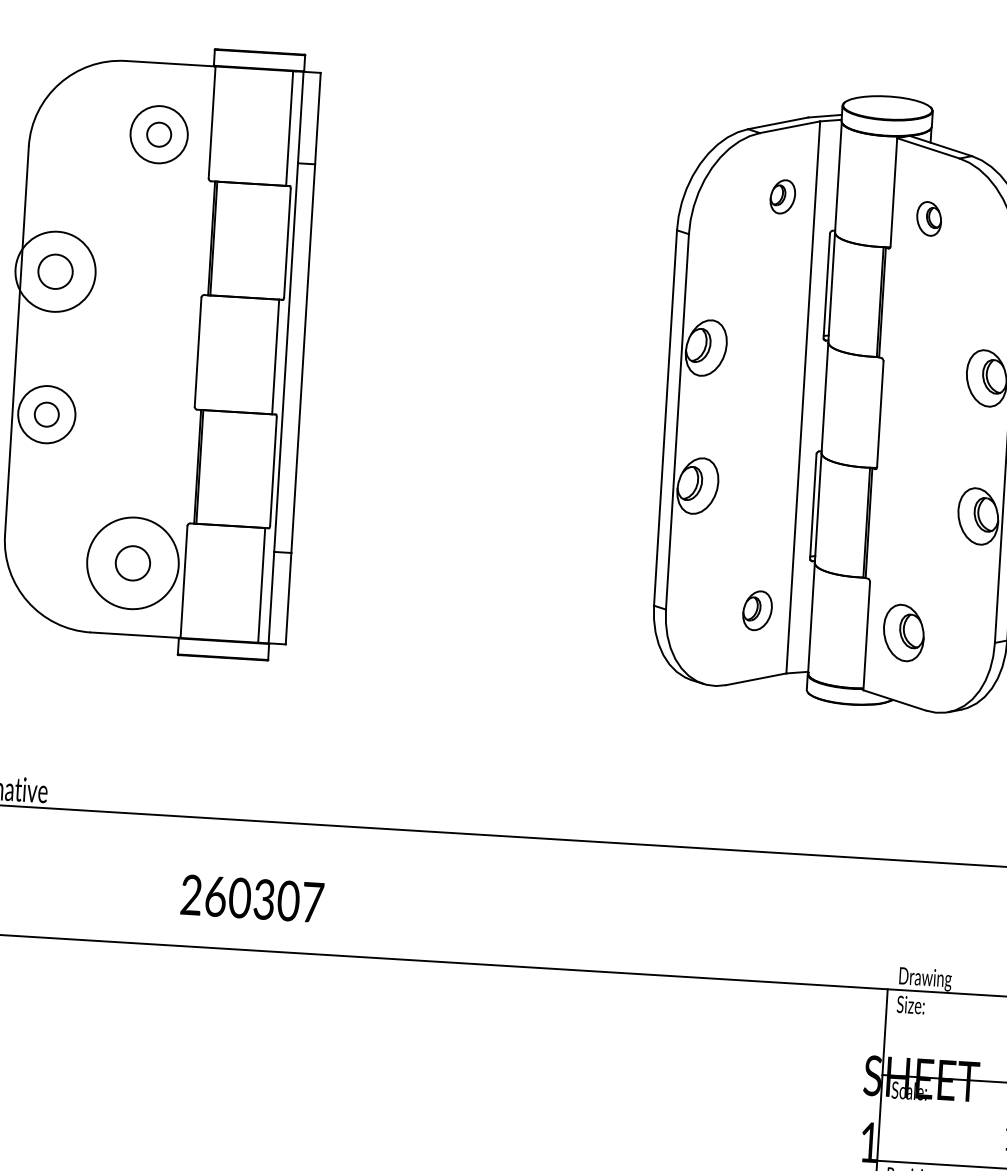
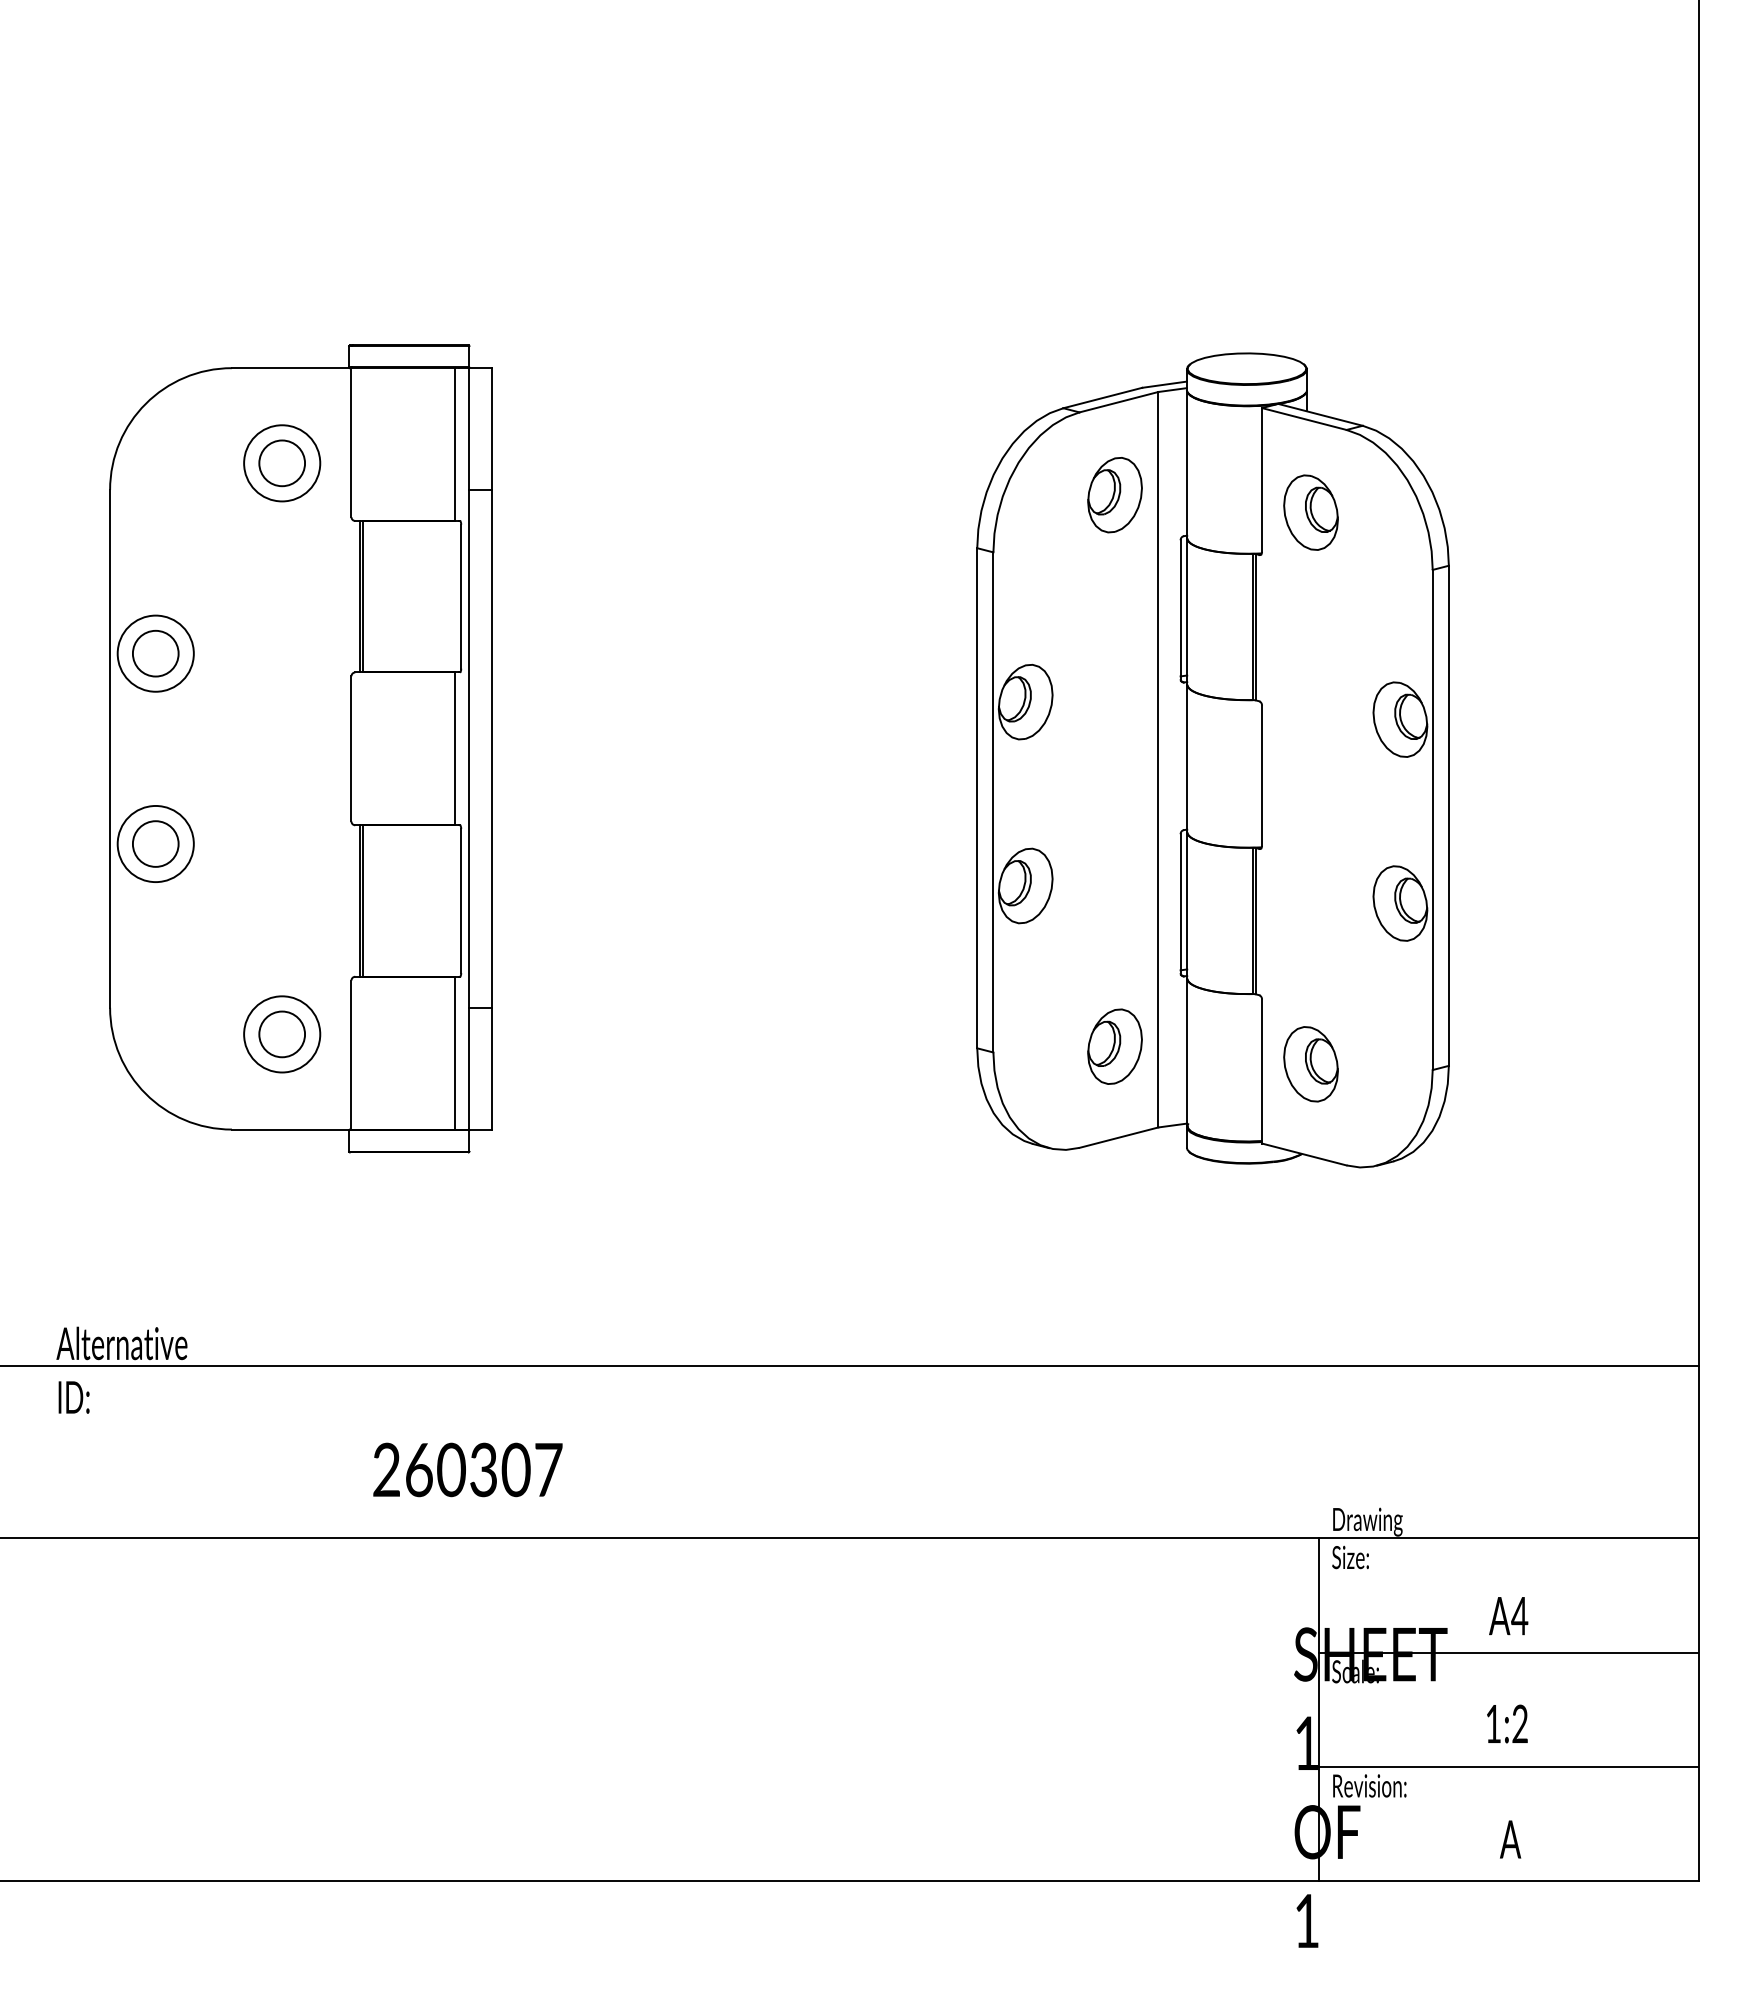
circle: (159, 134) -> (282, 463), size x1.43
part: (782, 197) -> (1114, 495), size x1.67
part: (928, 218) -> (1310, 512), size x1.67
circle: (55, 271) -> (155, 653), size x0.71
circle: (46, 414) -> (155, 843), size x1.43
circle: (133, 563) -> (282, 1034), size x0.62
part: (757, 610) -> (1114, 1046), size x1.43

